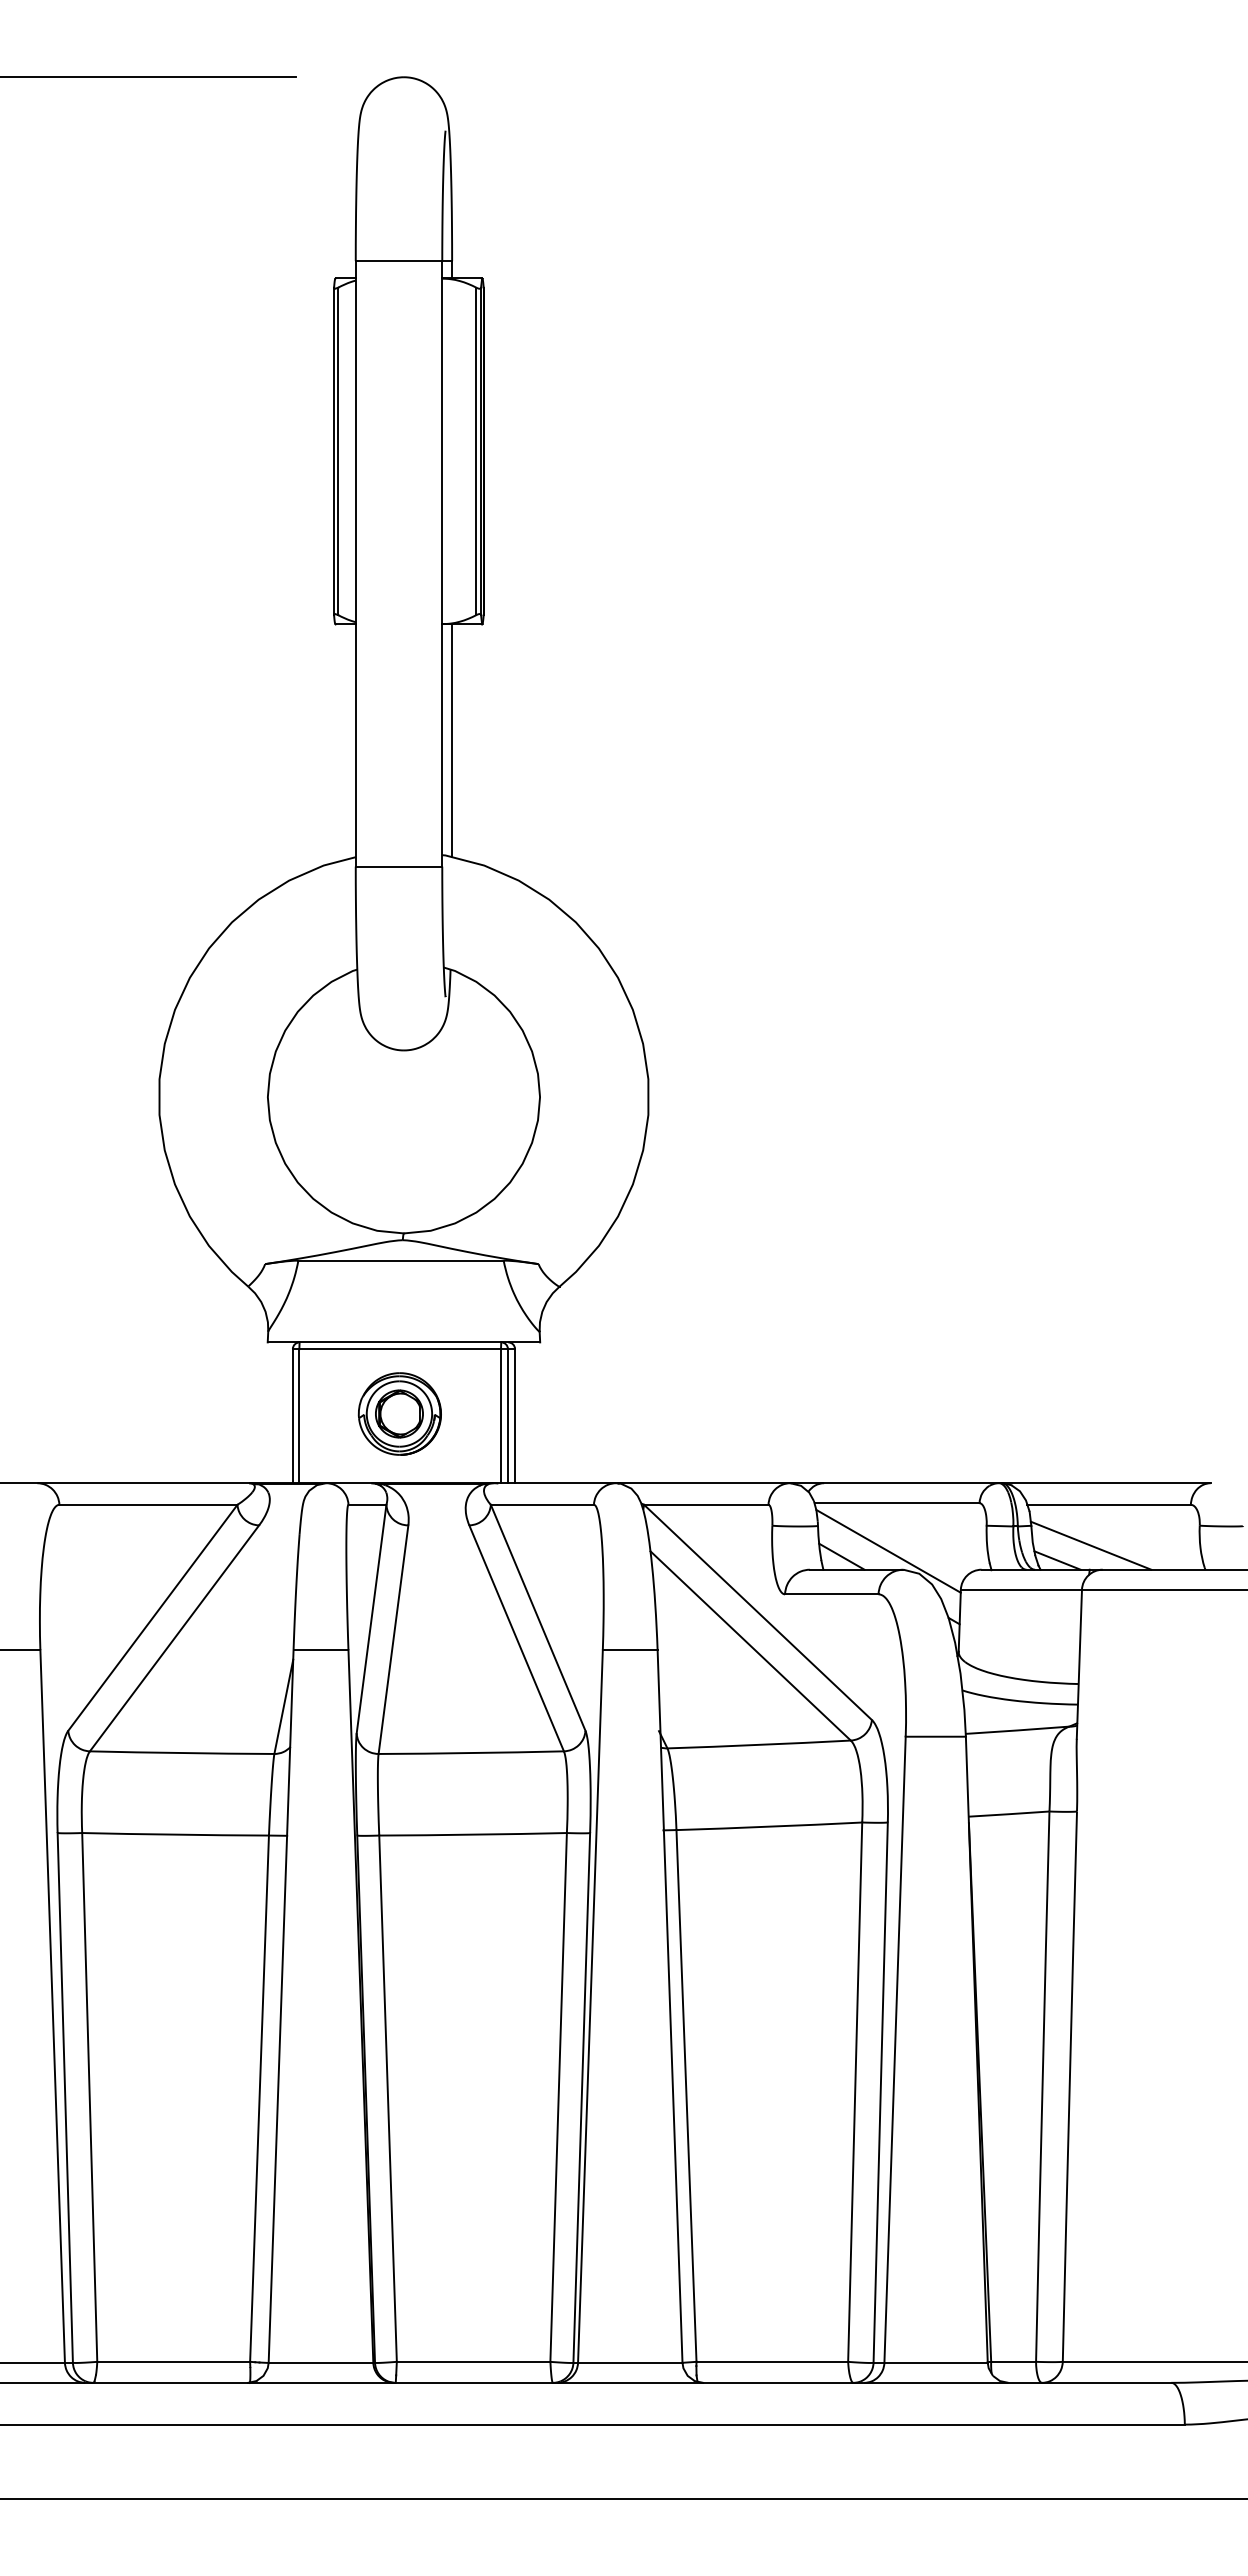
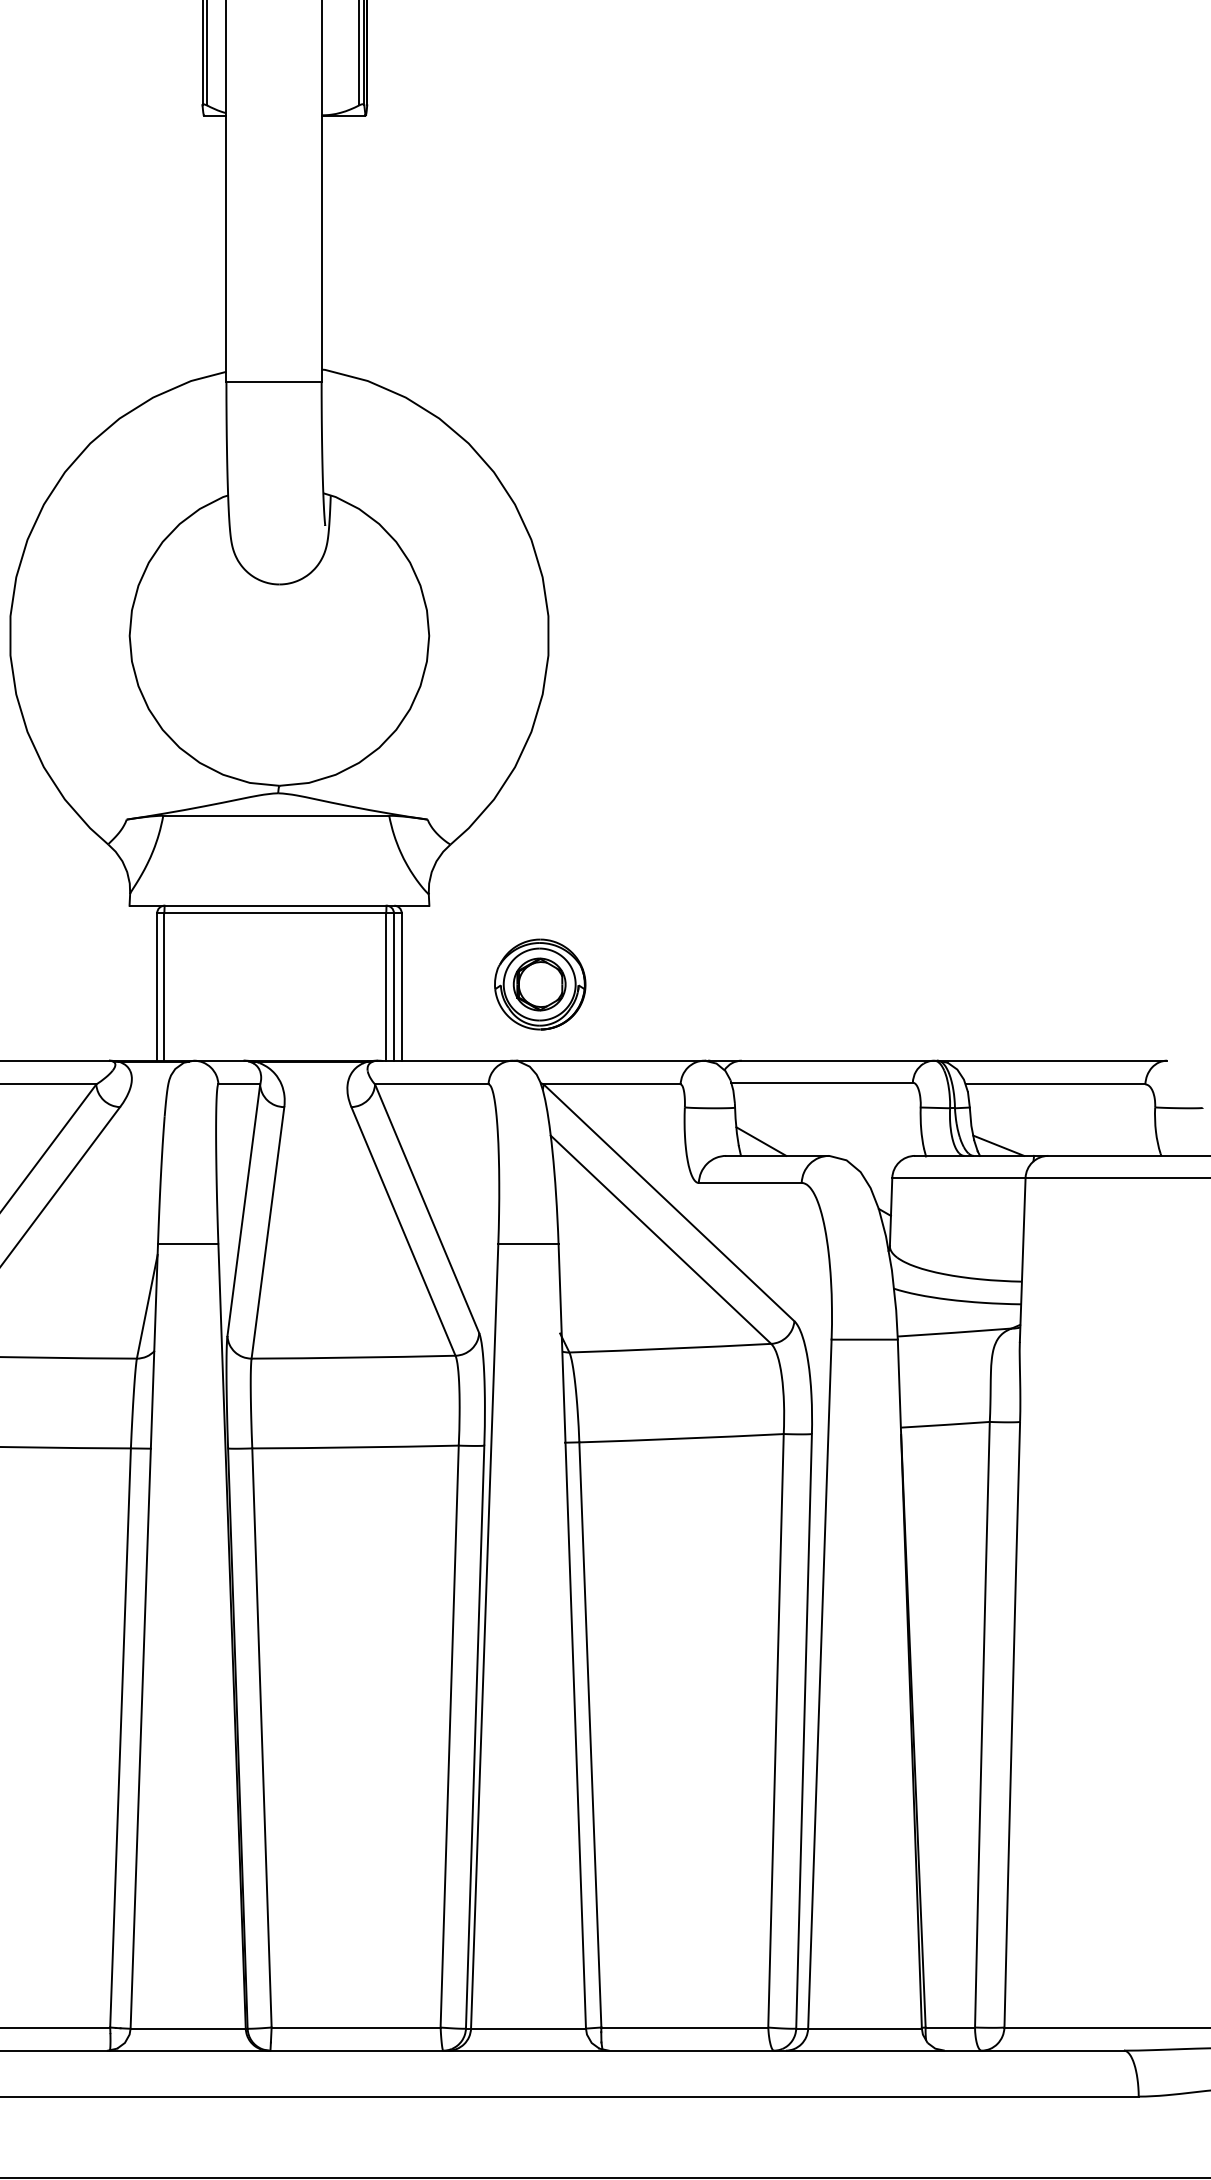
line: (452, 740) -> (332, 243), removed
part: (399, 1413) -> (539, 983), moved
line: (1090, 1545) -> (1034, 1129), removed
line: (888, 1550) -> (812, 1134), removed

